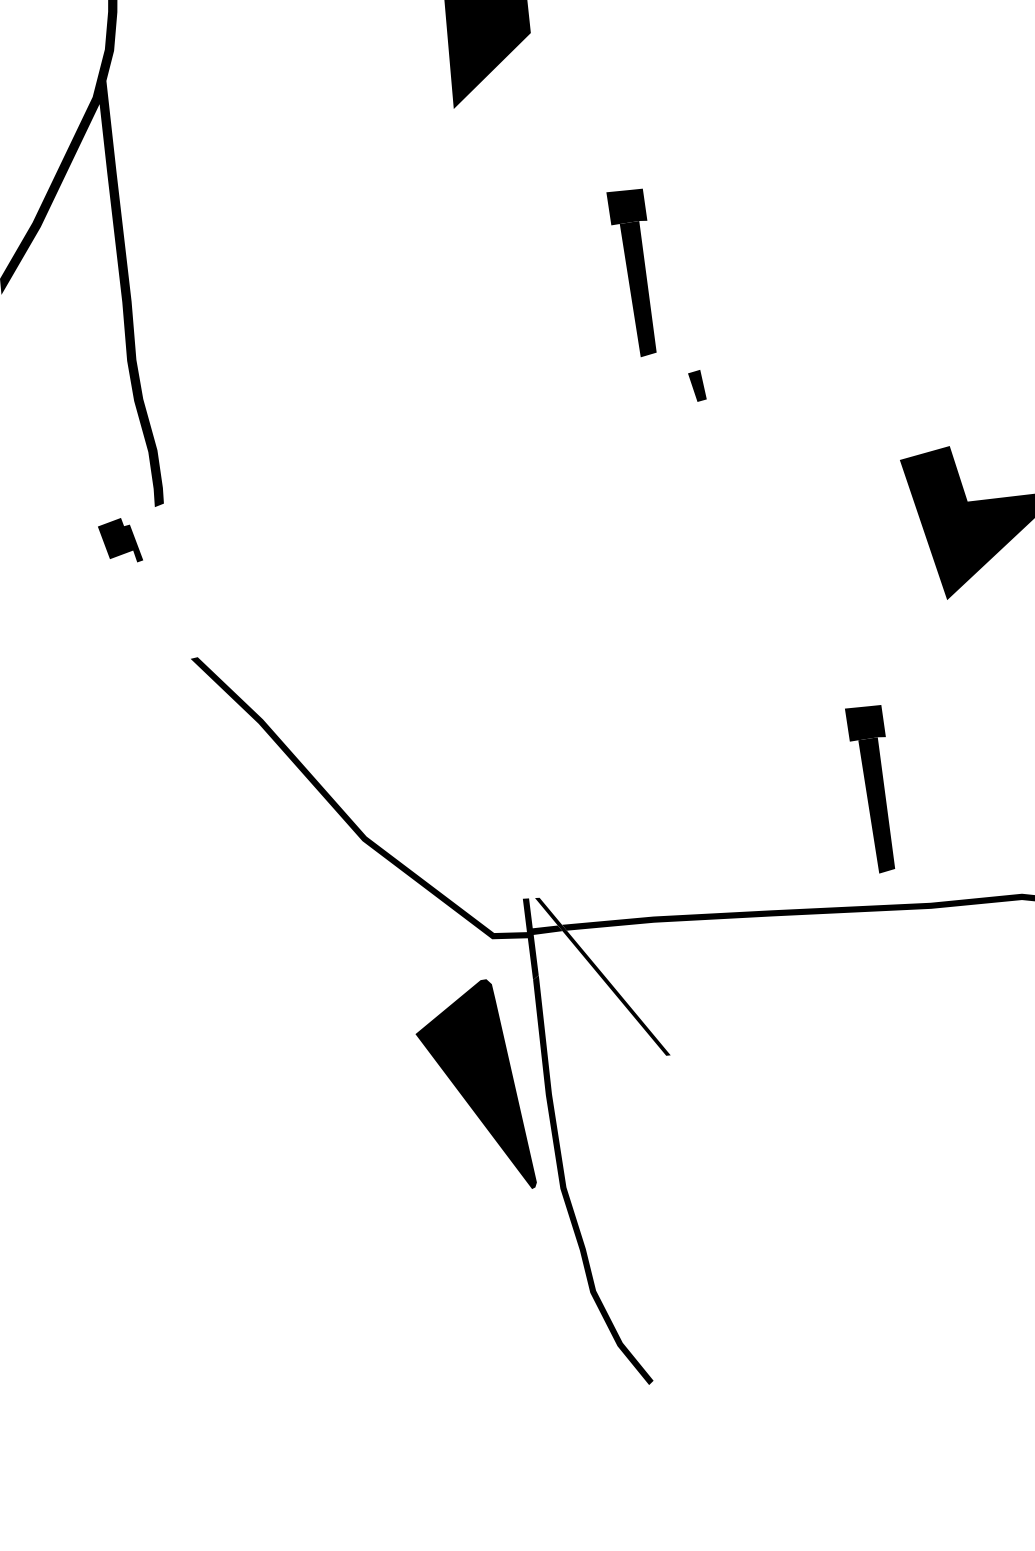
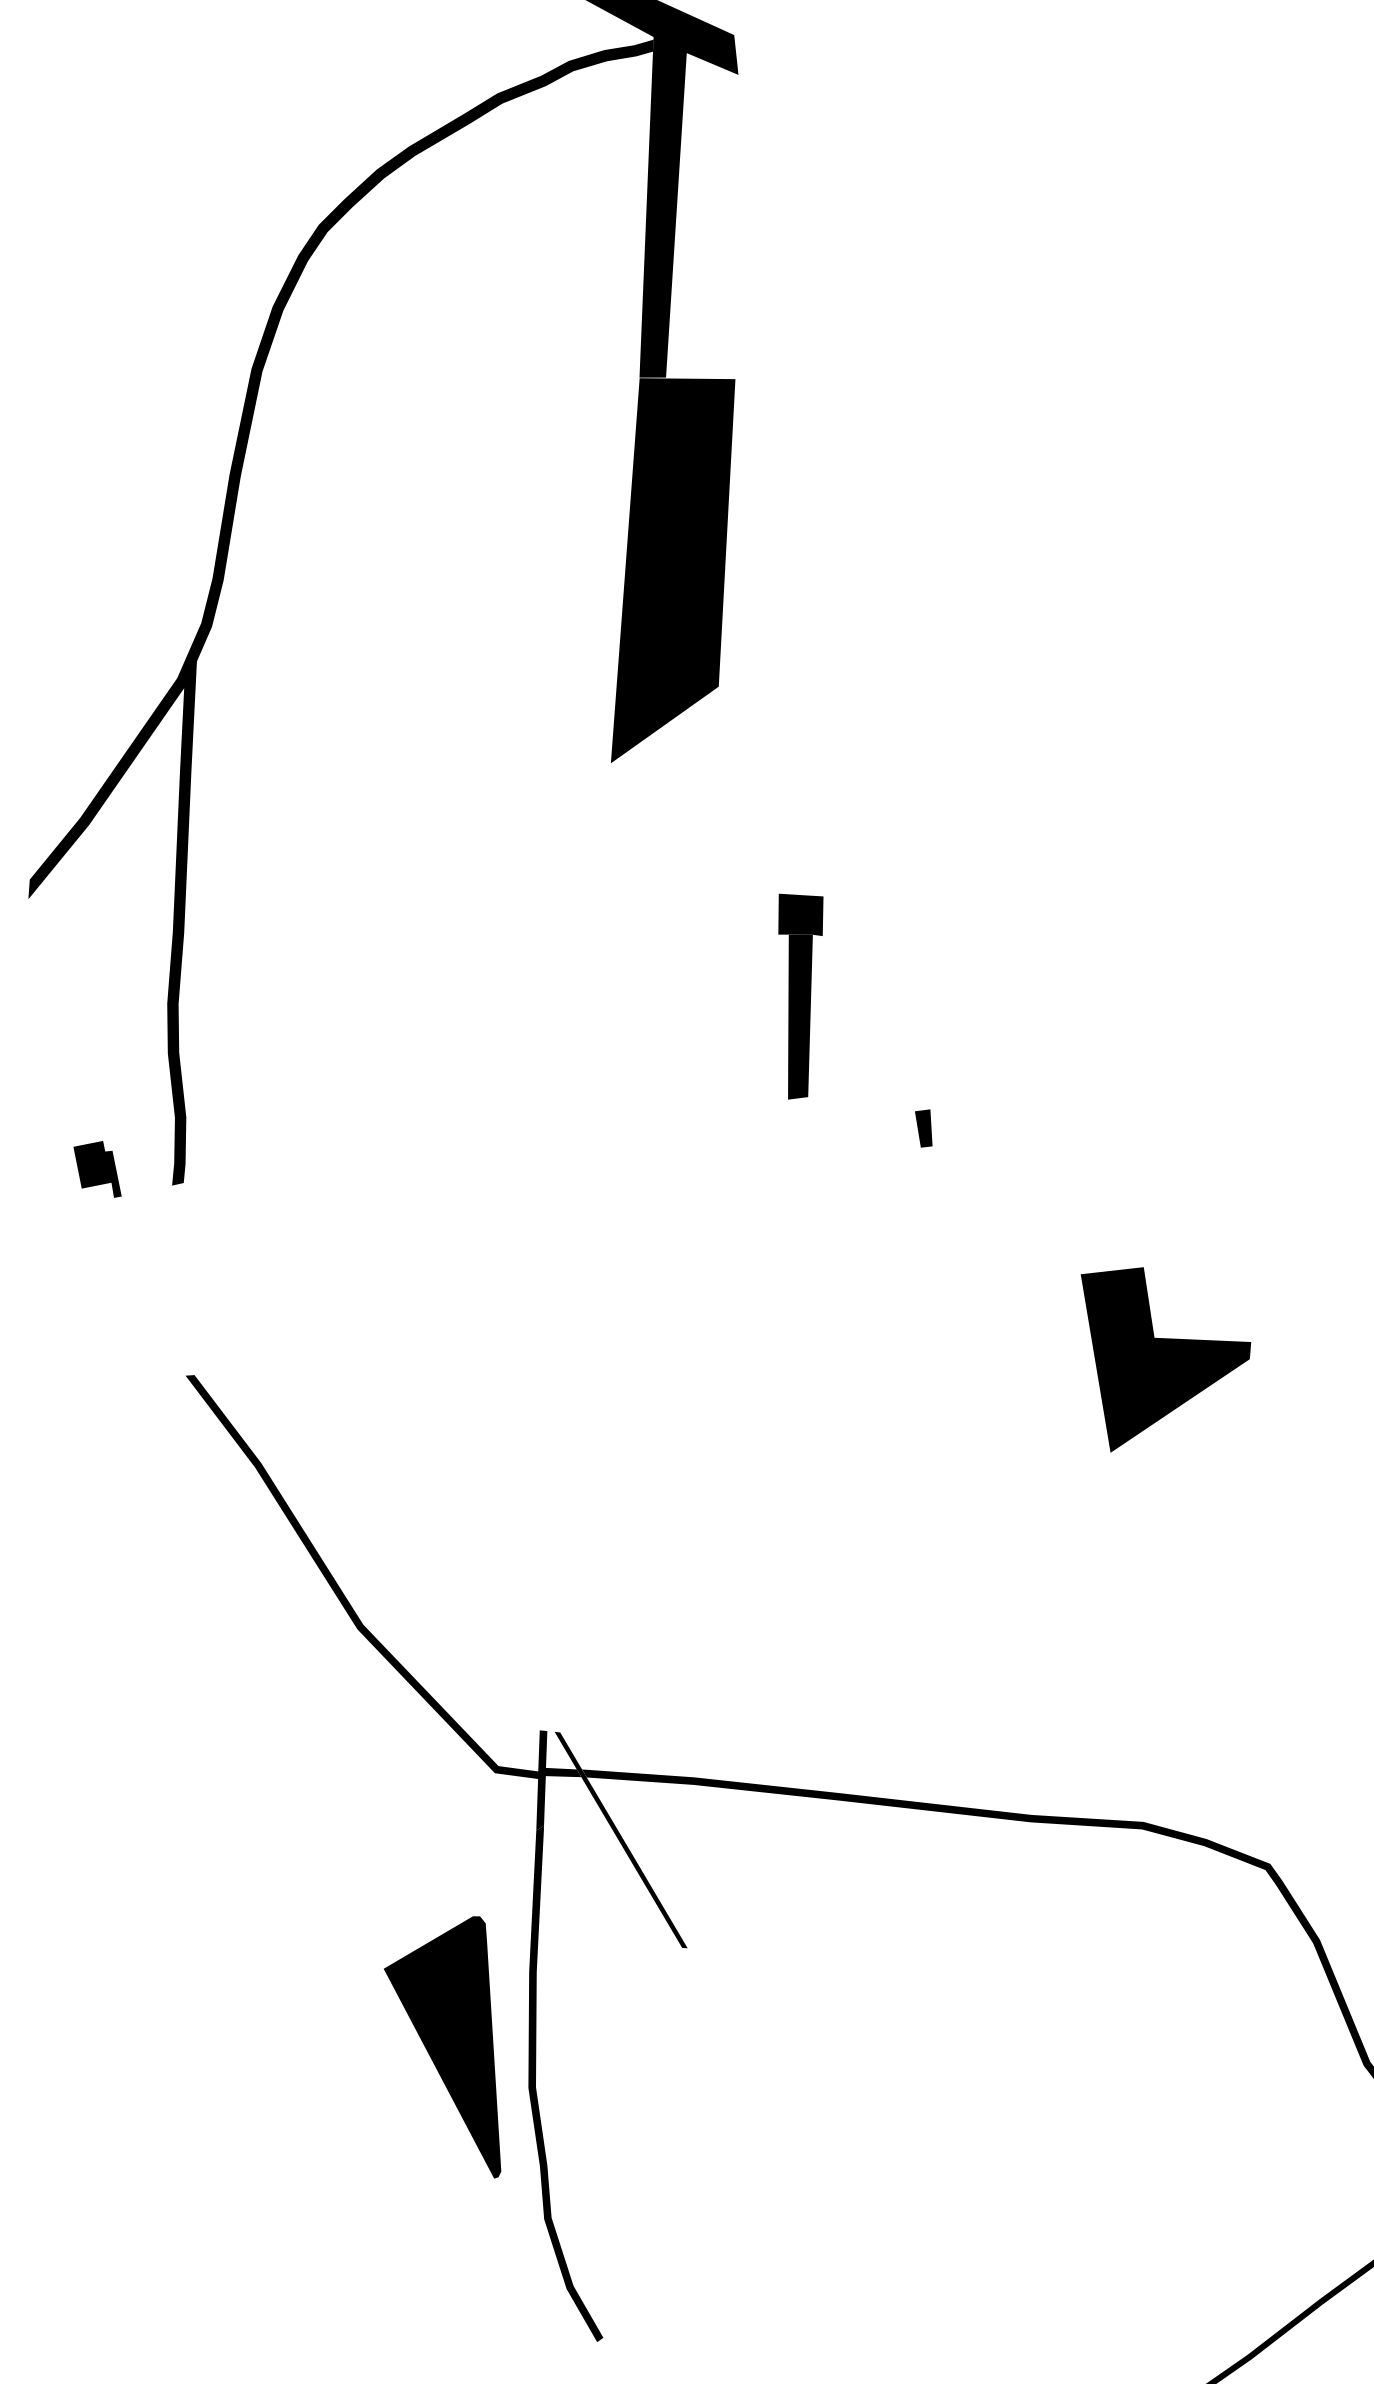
part: (697, 386) -> (923, 1128), moved
part: (120, 541) -> (97, 1169), moved
part: (875, 788) -> (987, 1666), removed
part: (473, 1089) -> (442, 2047), moved

